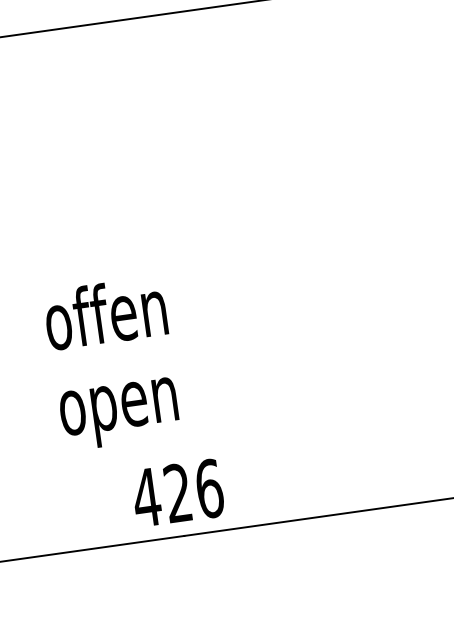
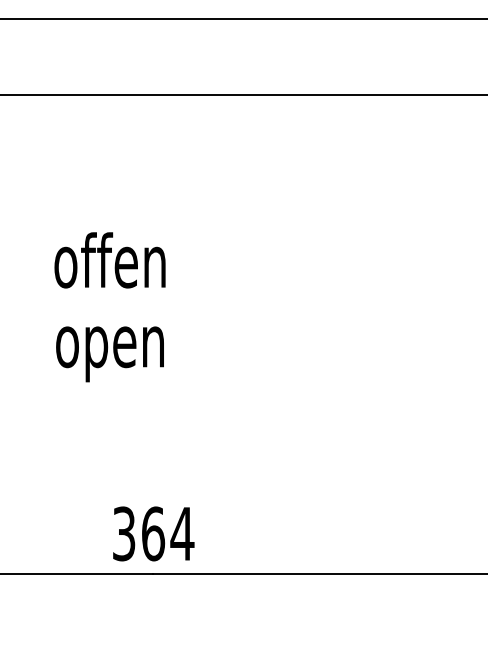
text: (112, 364) -> (109, 307), moved
text: (178, 492) -> (153, 533), 426 -> 364

